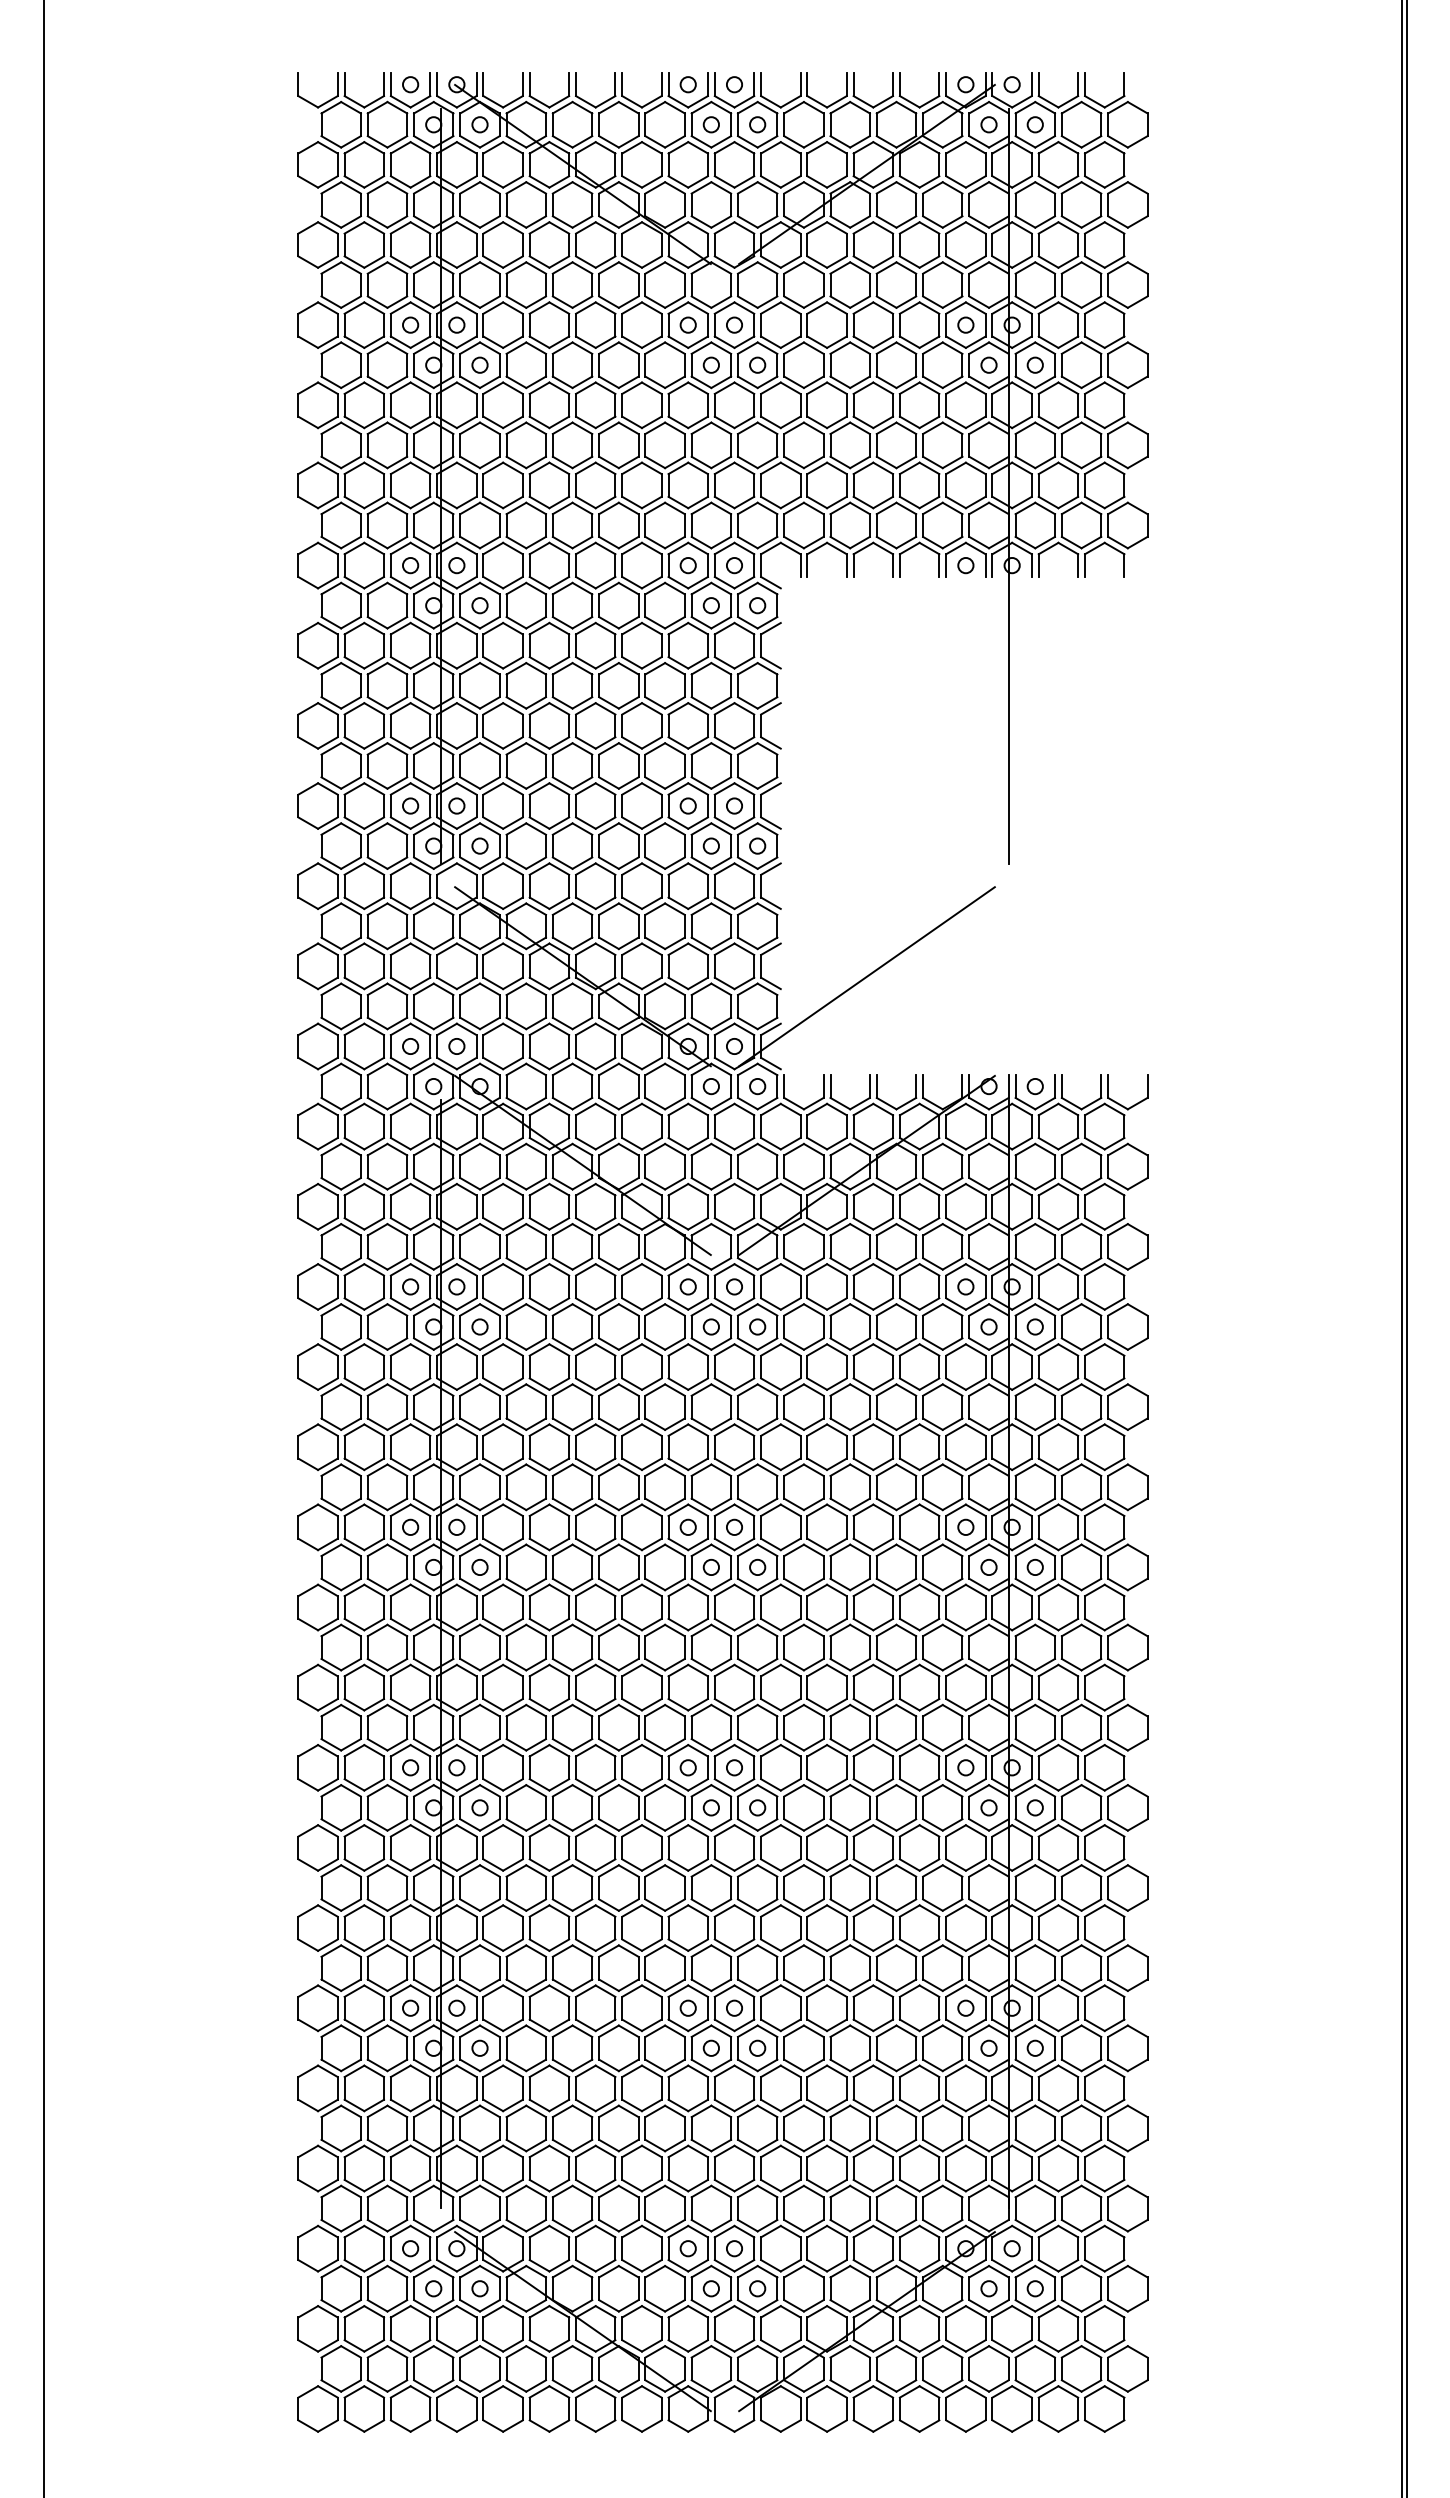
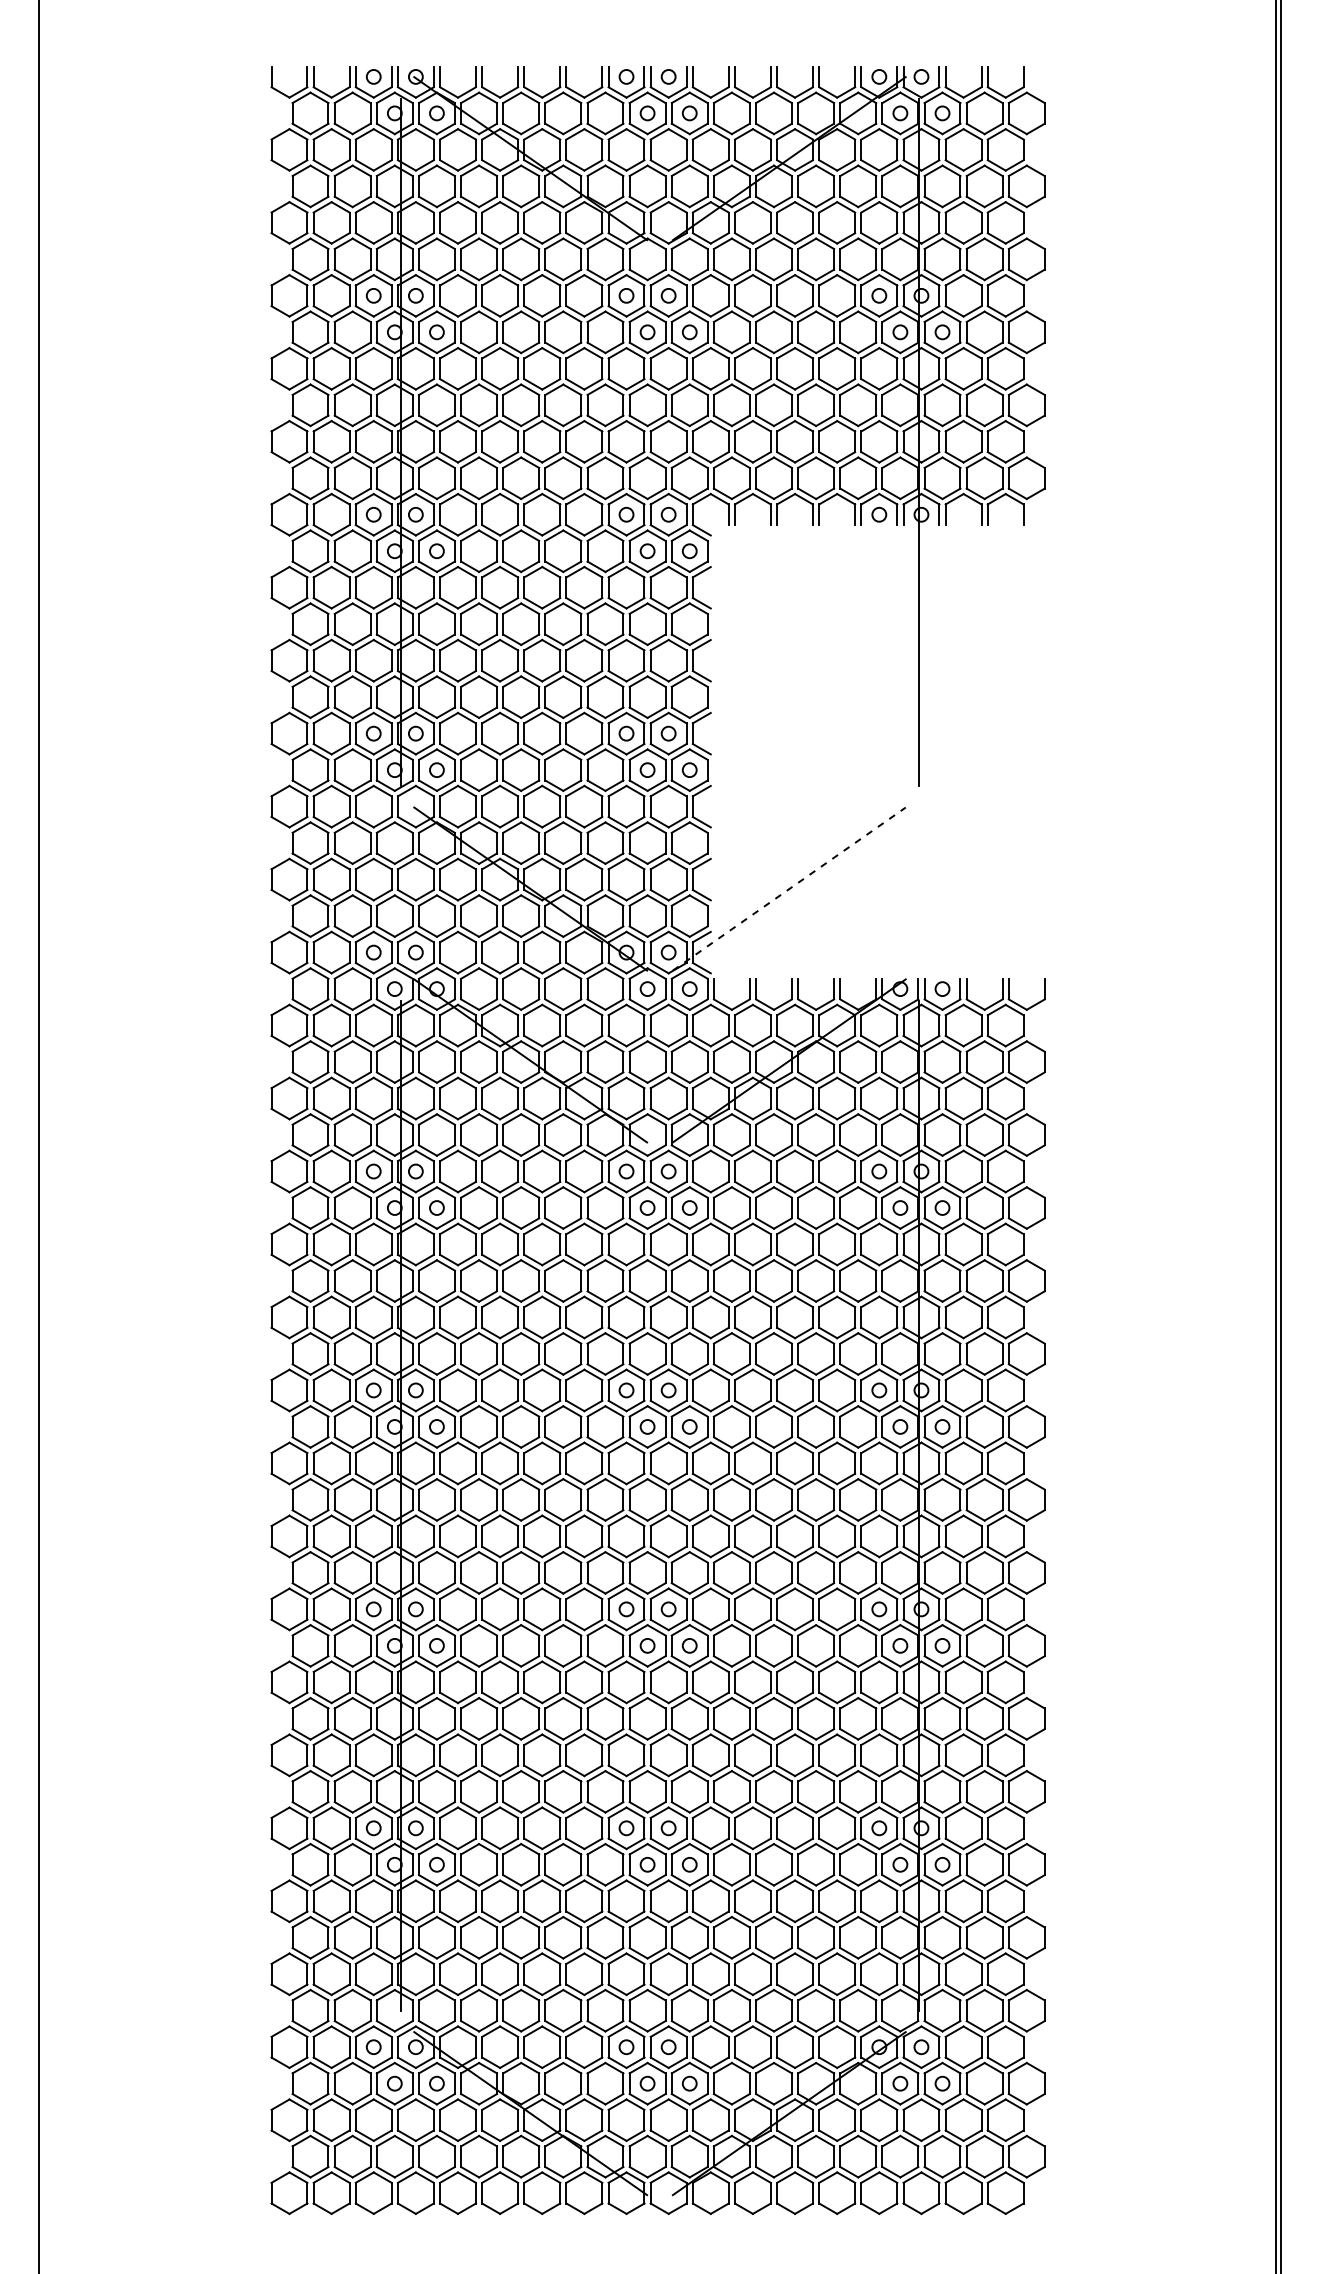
line: (867, 976) -> (789, 888), solid -> dashed

